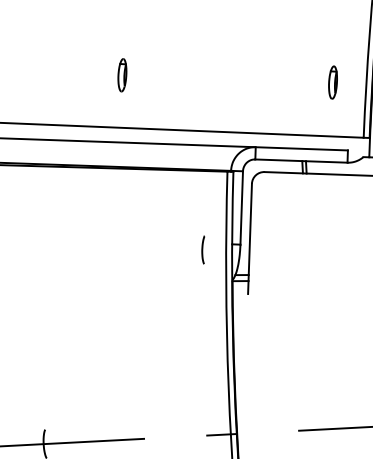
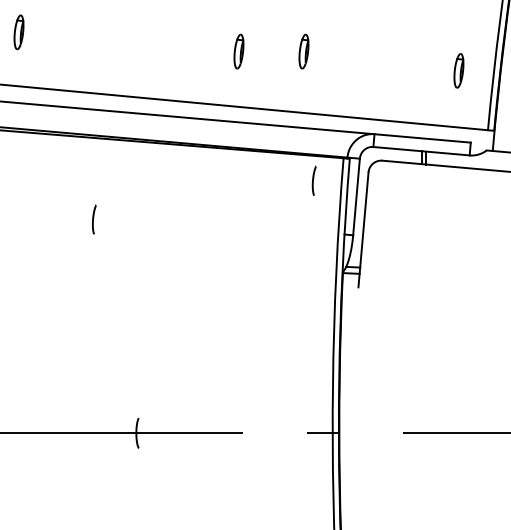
part: (183, 71) -> (303, 51), added
curve: (202, 249) -> (313, 180), moved

